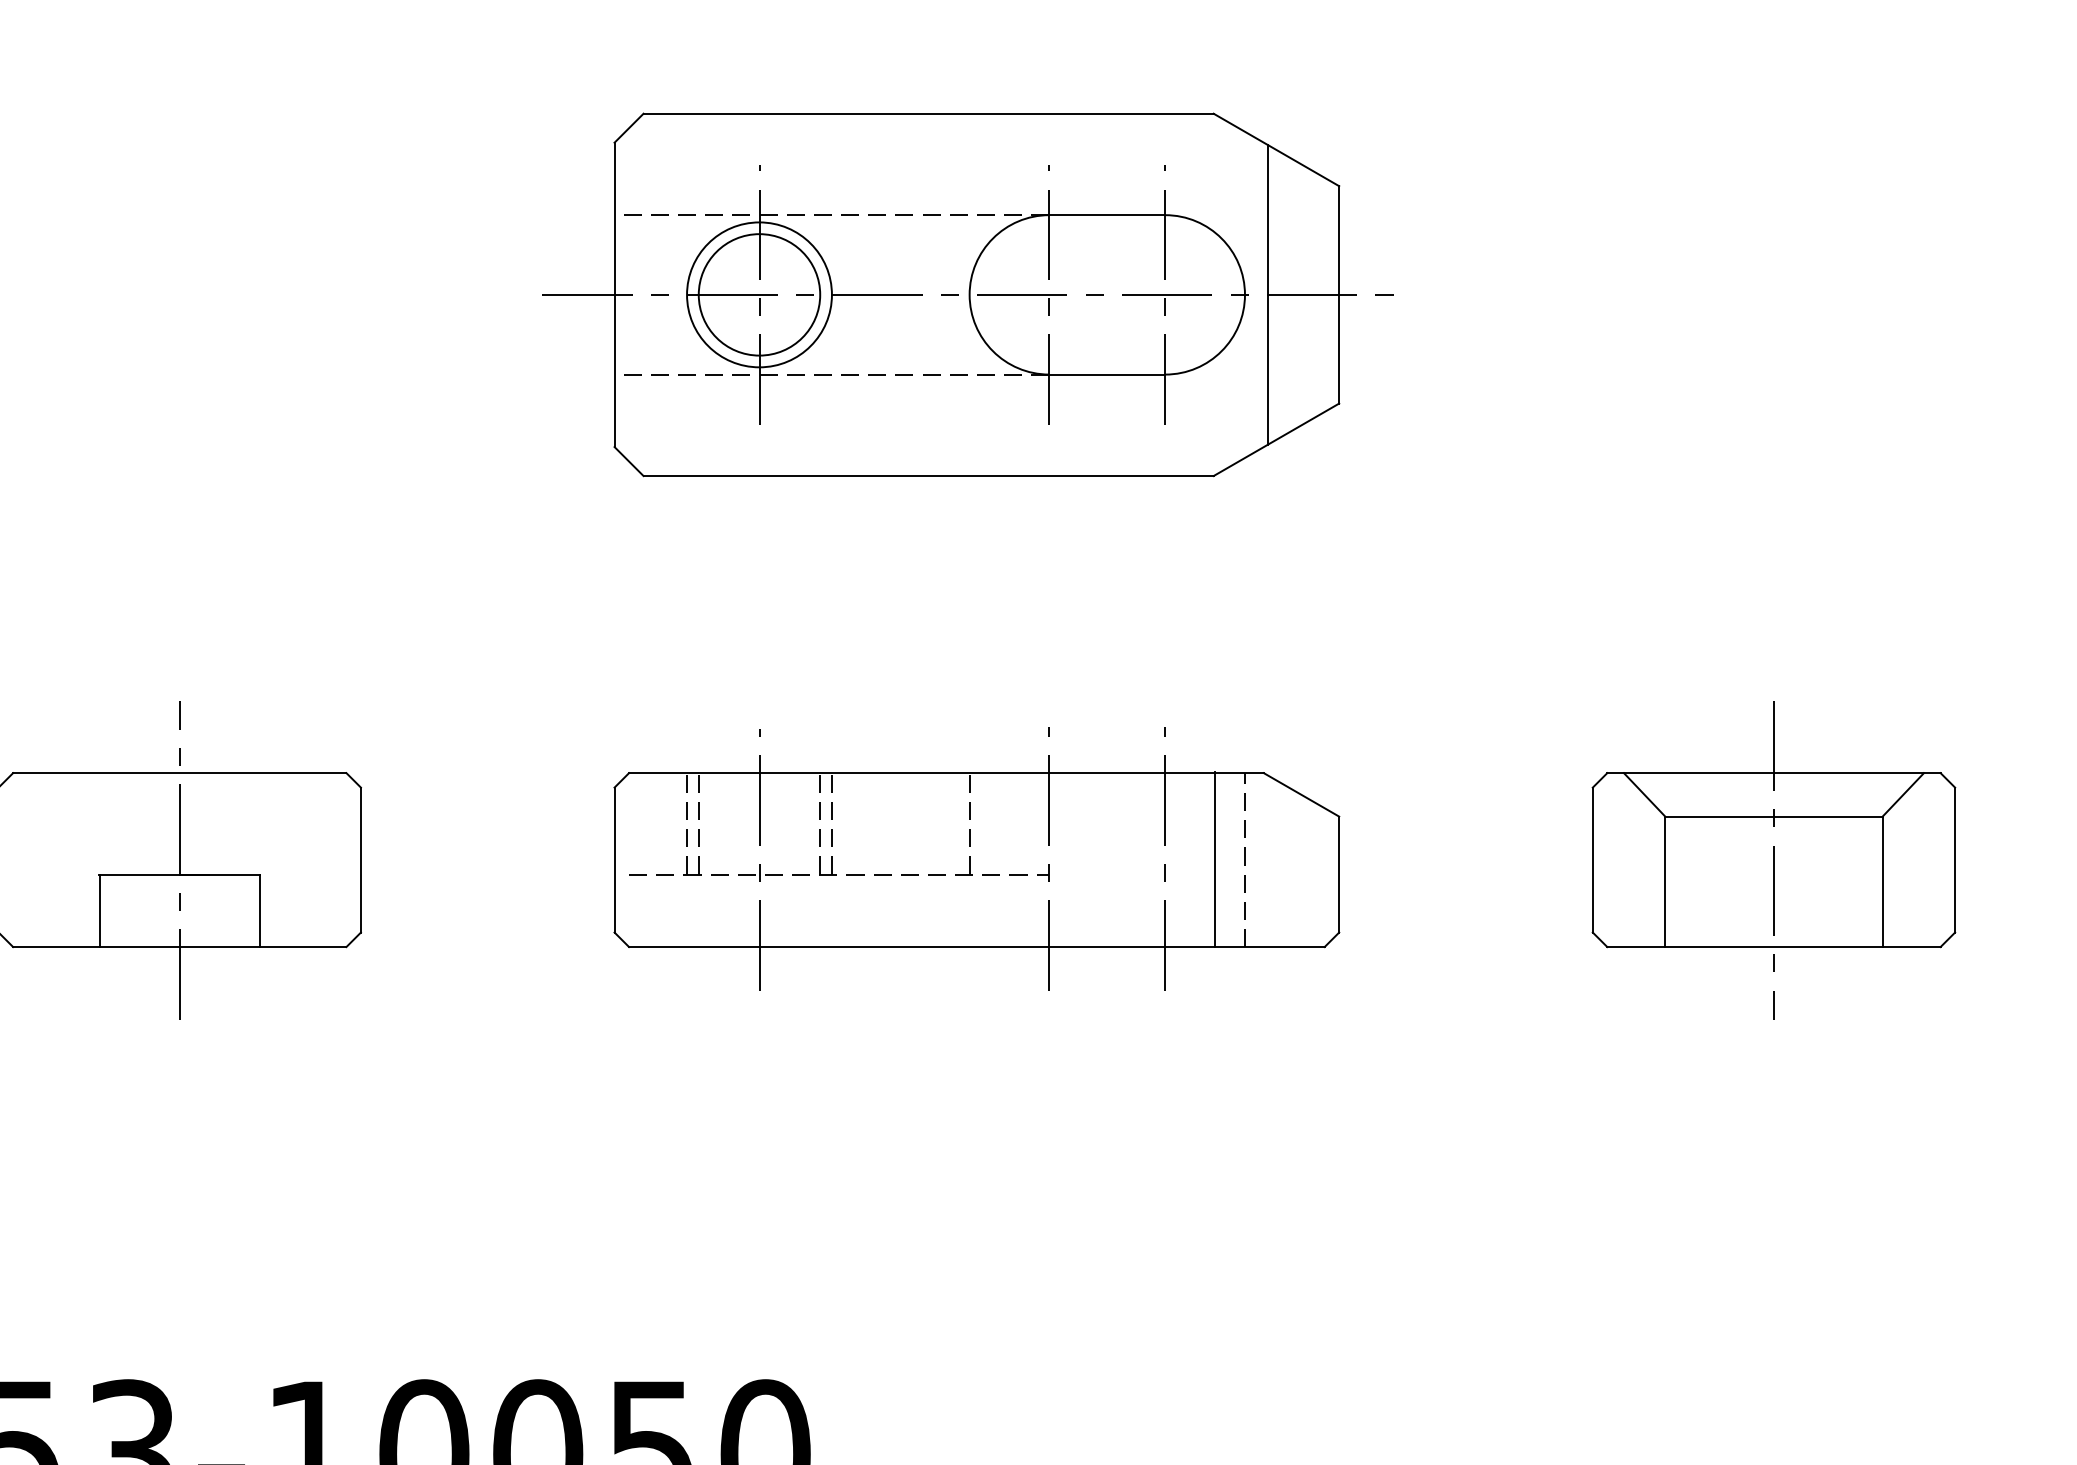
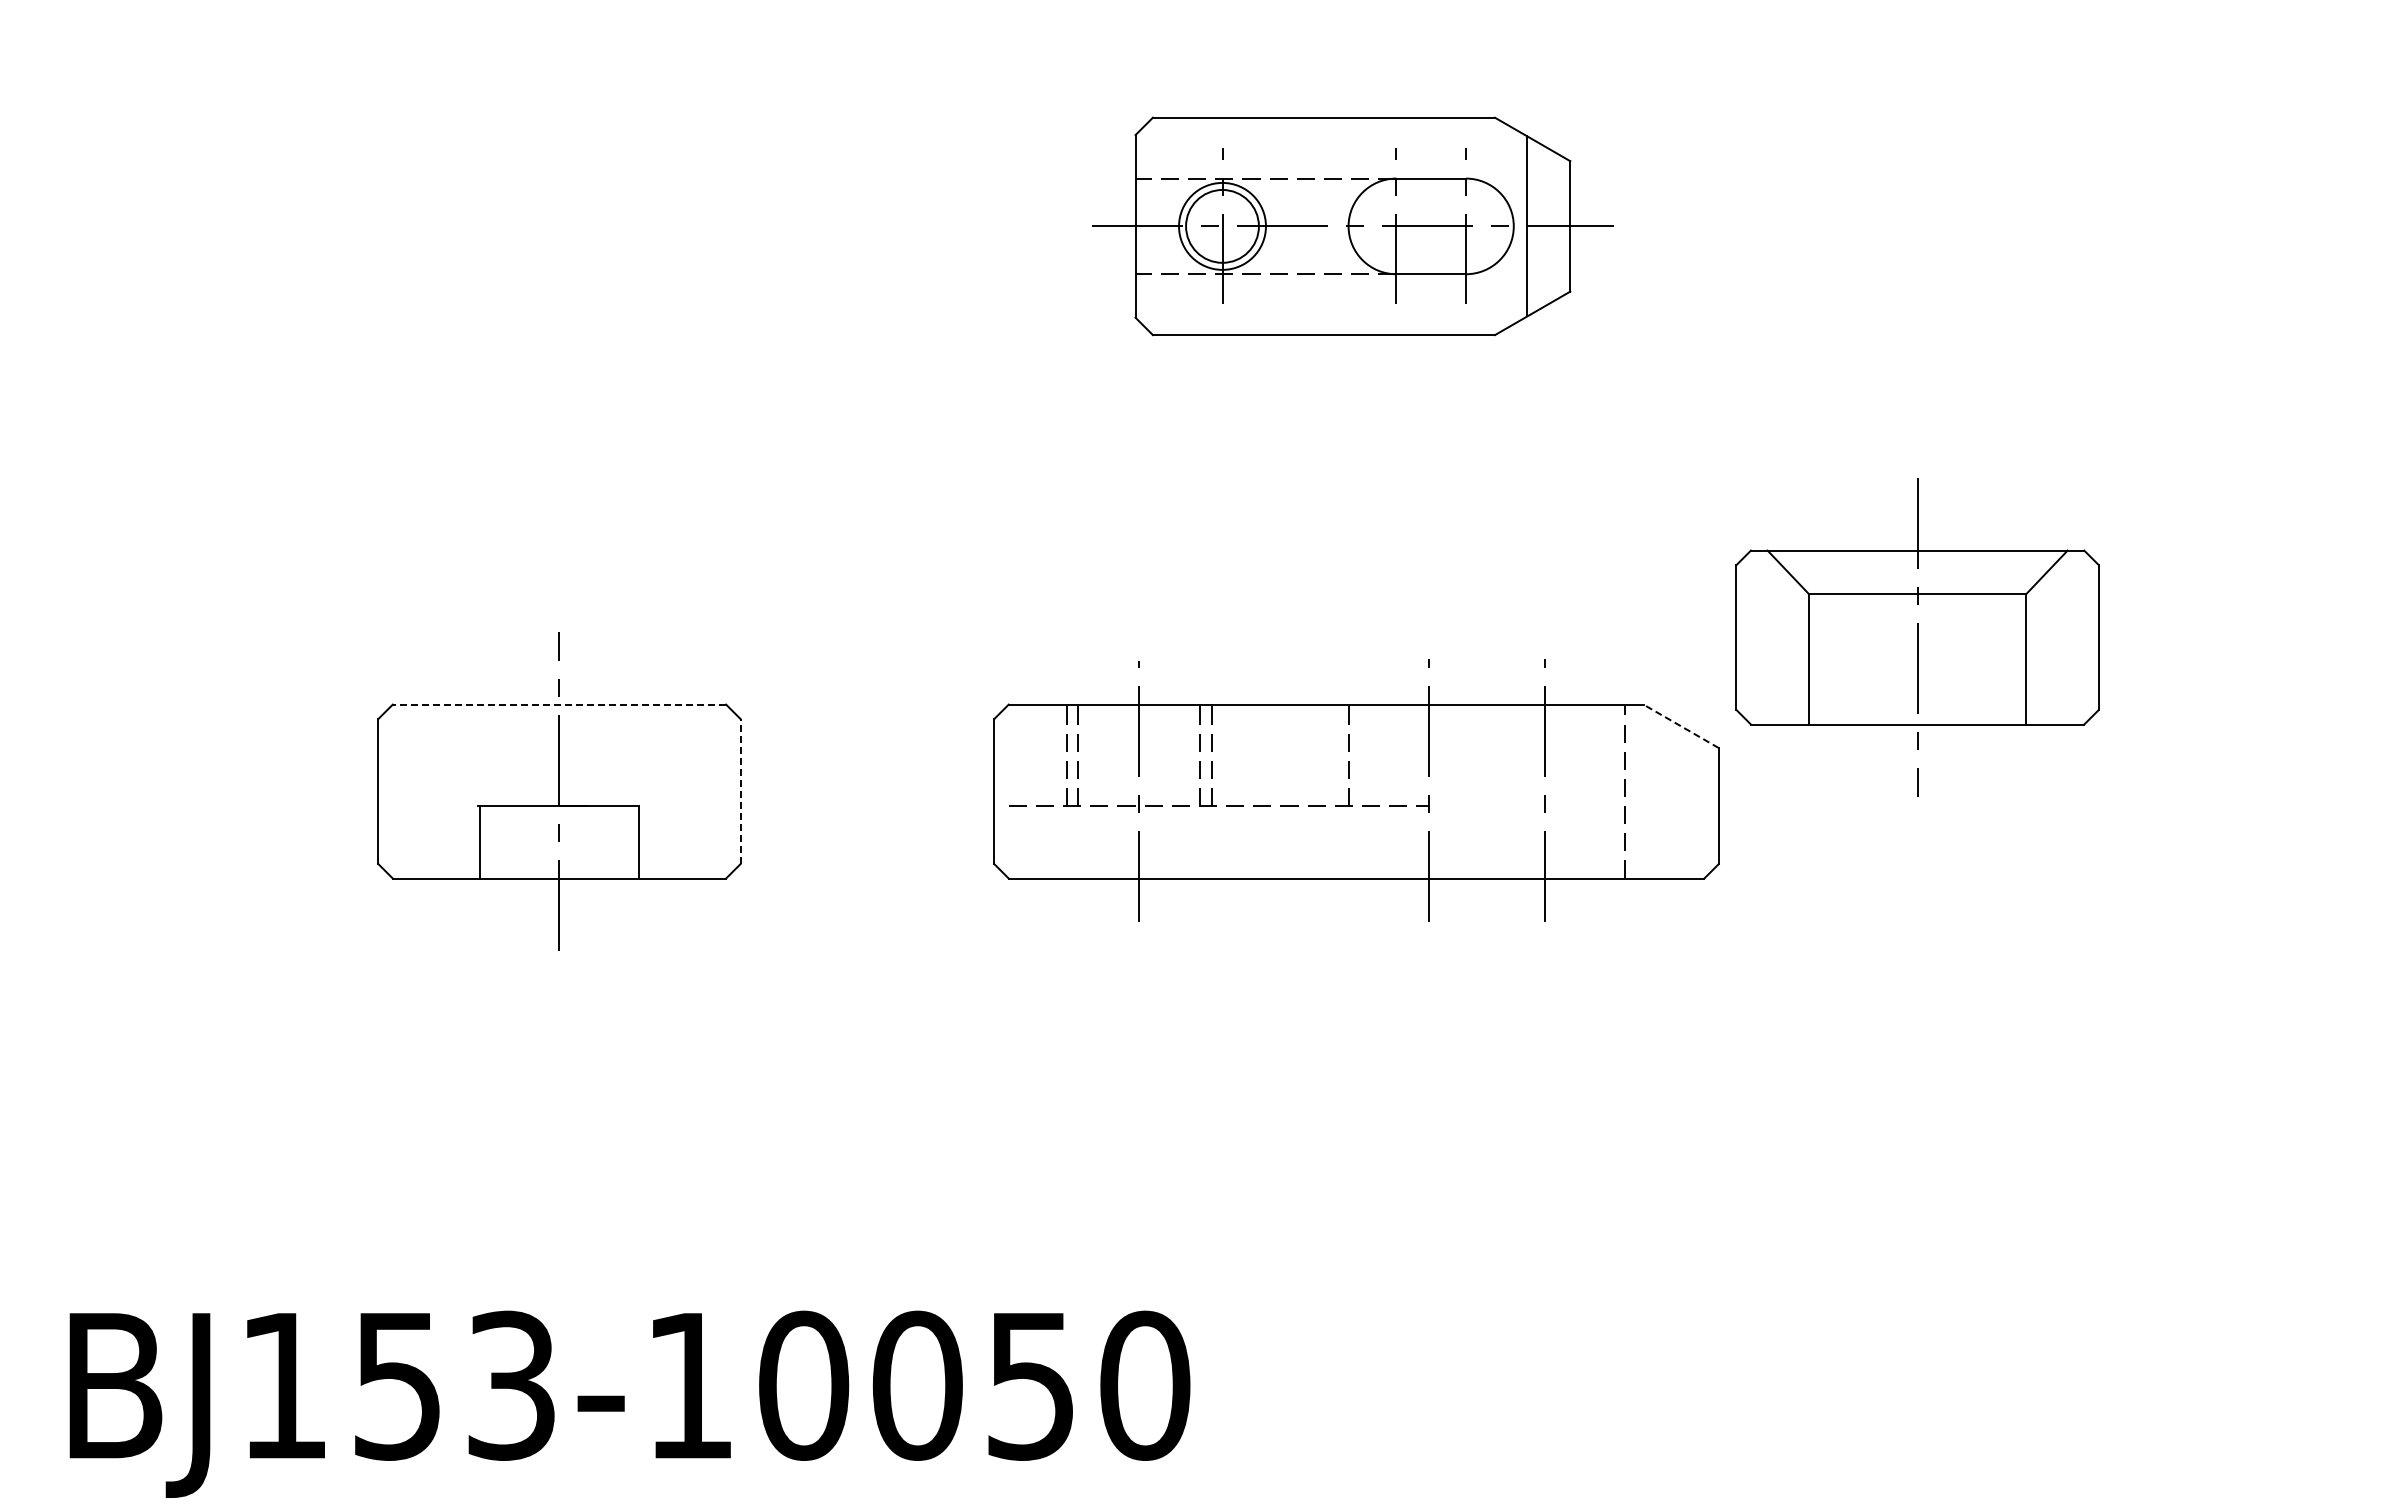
part: (967, 295) -> (1347, 226), size x0.6
line: (179, 773) -> (559, 704), solid -> dashed
line: (1301, 795) -> (1681, 726), solid -> dashed
line: (1214, 859) -> (1594, 790), removed
line: (360, 860) -> (740, 791), solid -> dashed
part: (1773, 860) -> (1917, 637), moved

